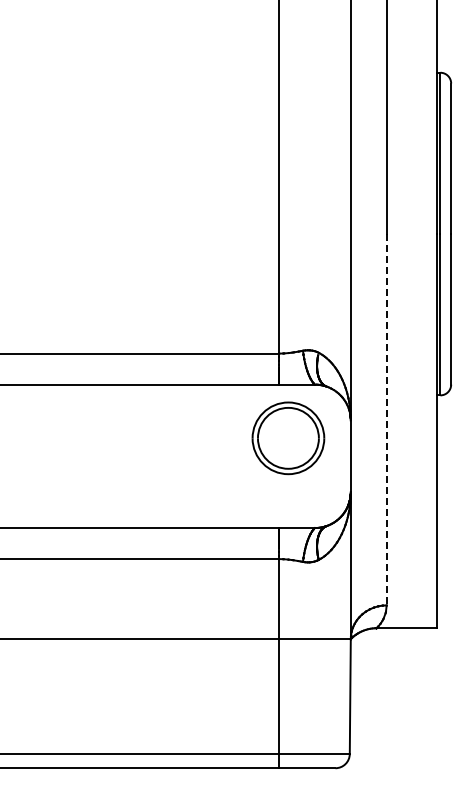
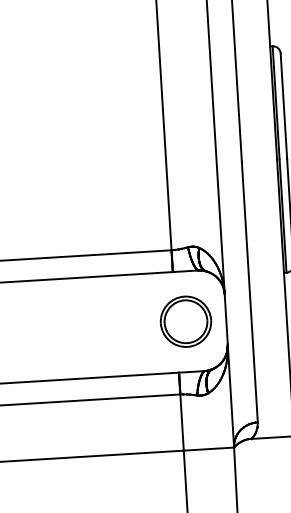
line: (386, 419) -> (249, 291), dashed -> solid
part: (288, 438) -> (186, 321), moved

